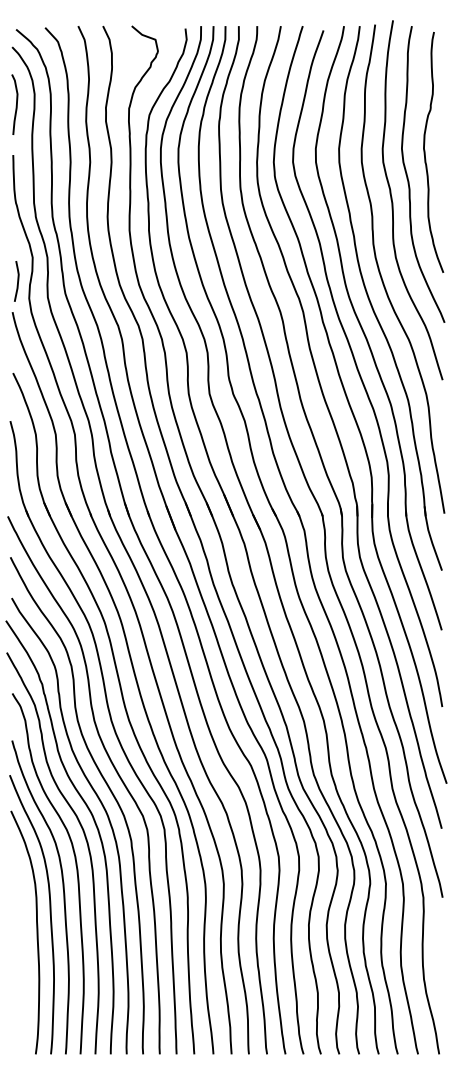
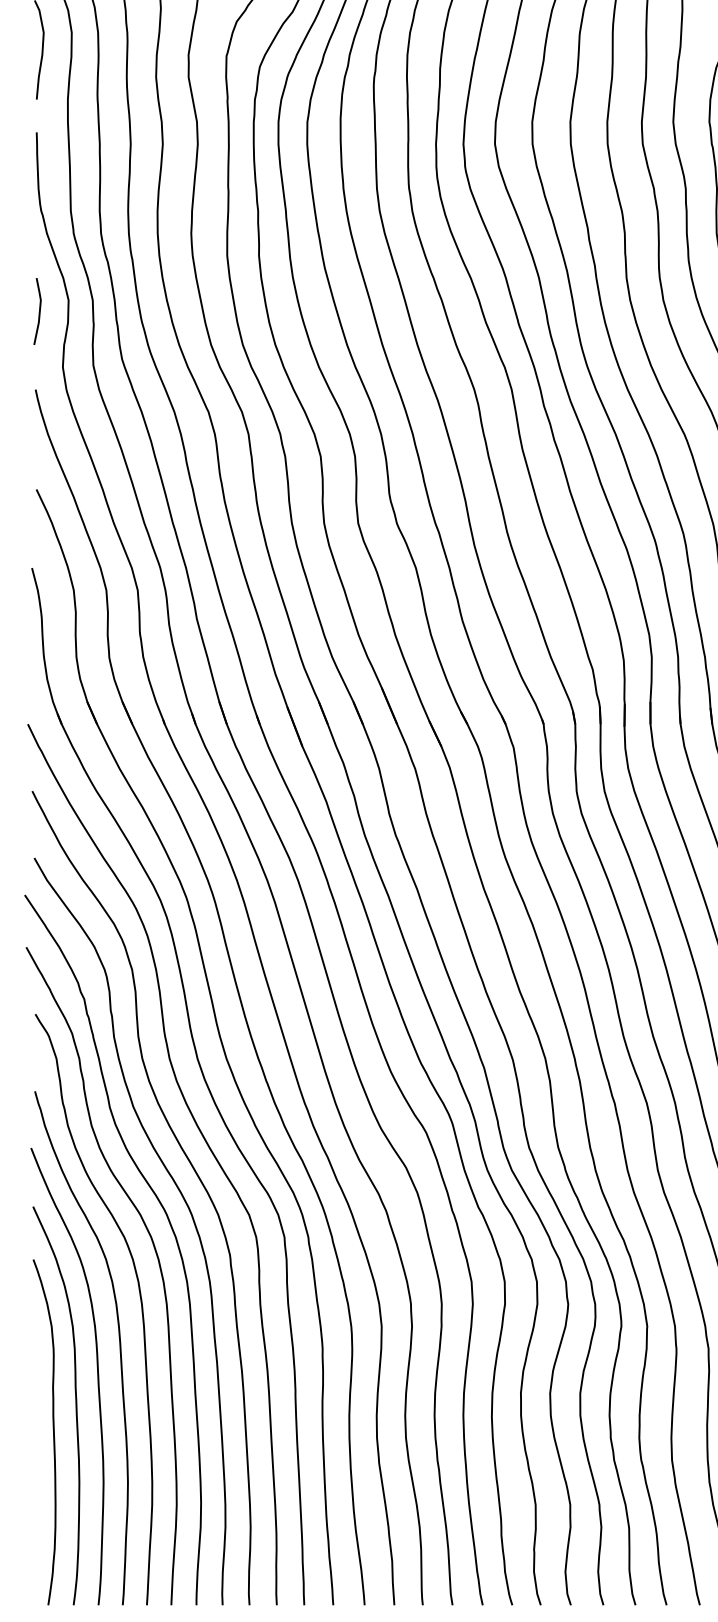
line: (17, 281) -> (38, 311), moved
curve: (22, 948) -> (51, 1431), added

